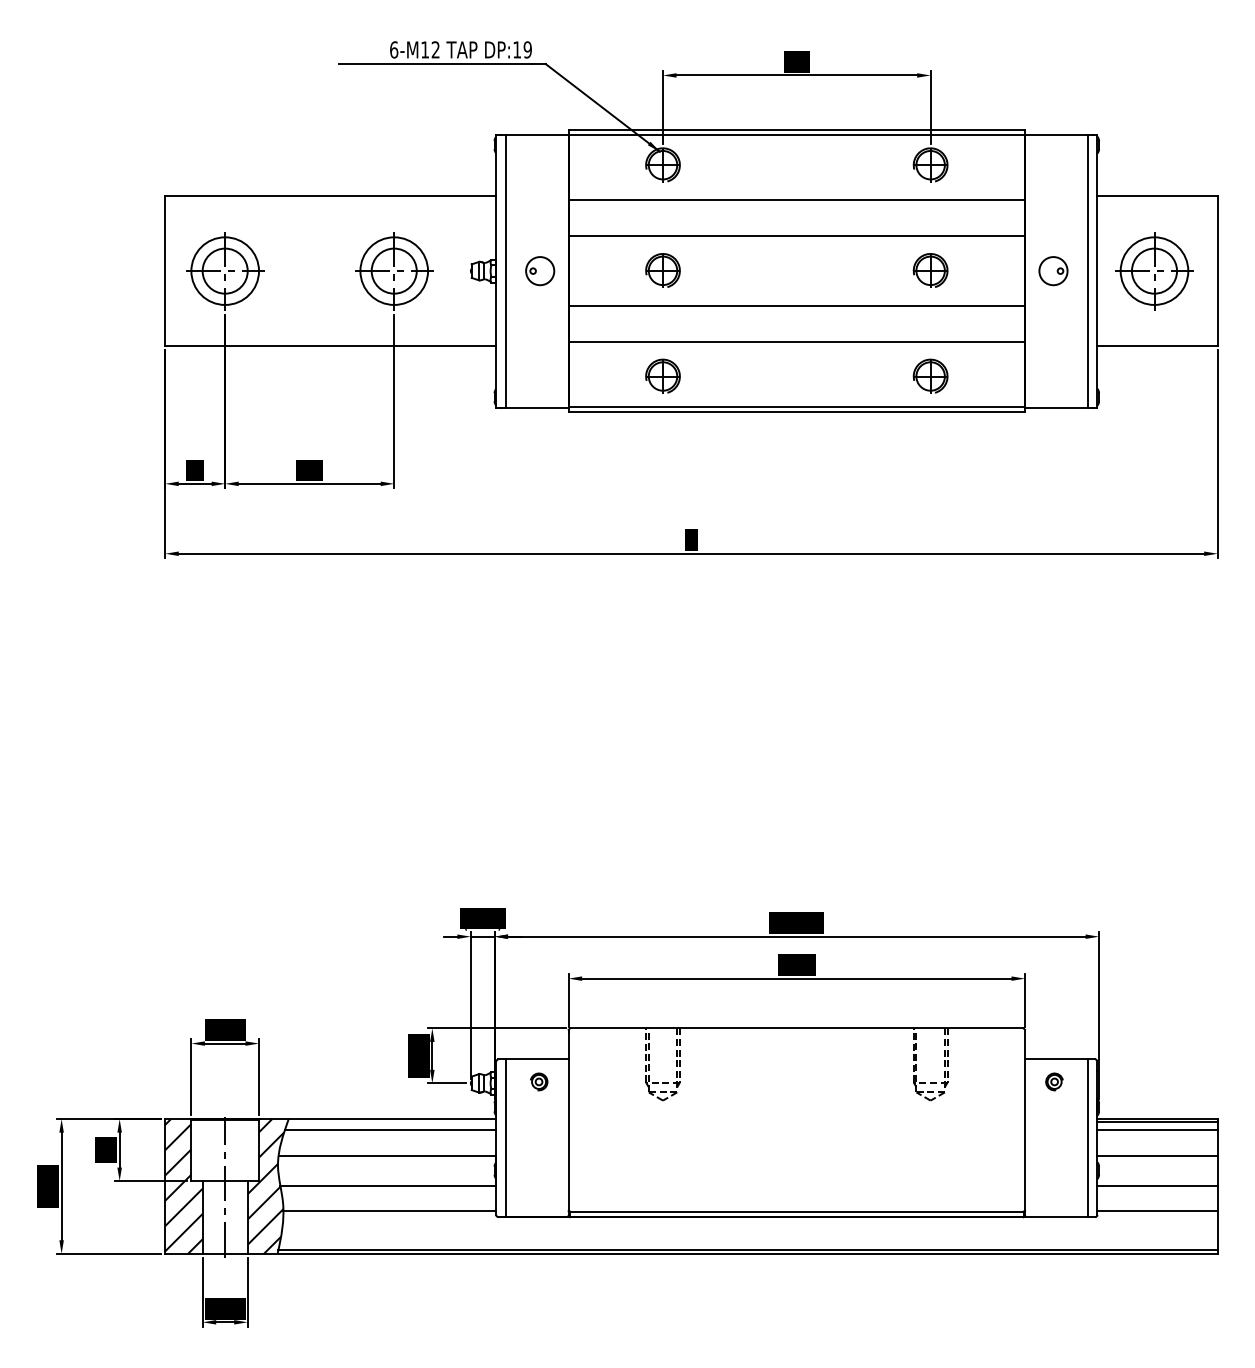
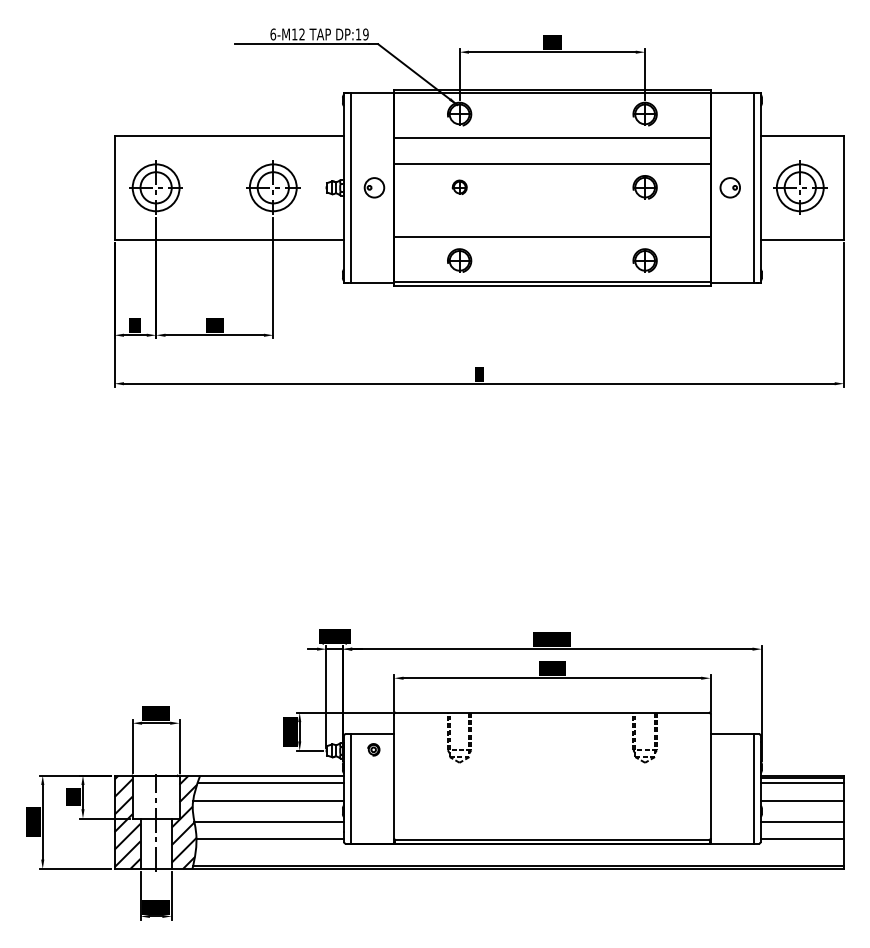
part: (662, 270) -> (459, 187), size x0.6
line: (797, 305) -> (552, 211), removed
part: (1053, 1081) -> (730, 749), removed

